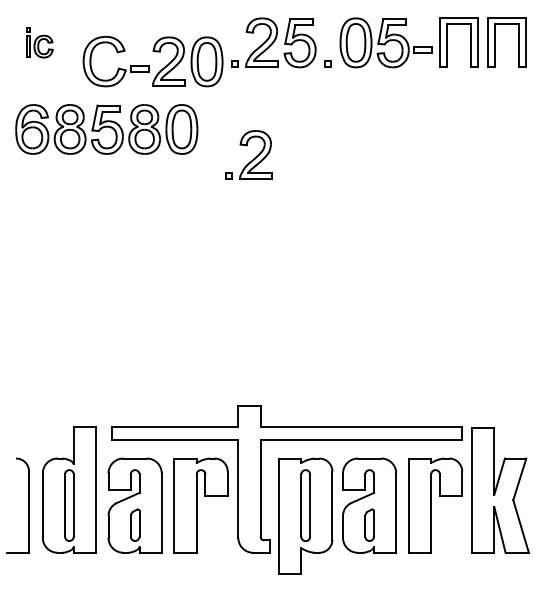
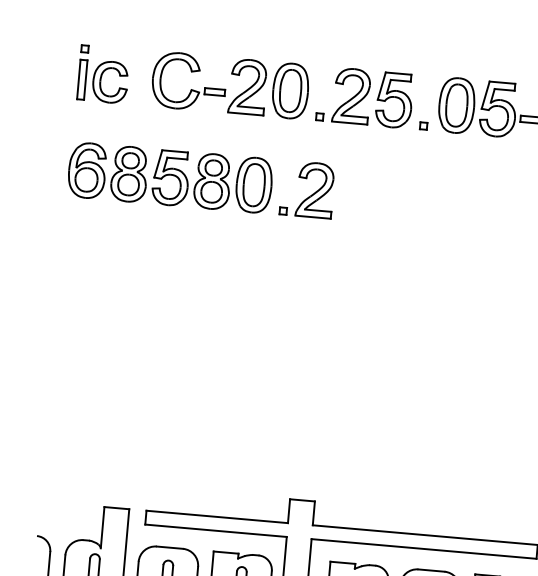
part: (39, 42) -> (103, 74), size x1.67
part: (152, 61) -> (229, 85), moved
part: (253, 158) -> (312, 193), moved

